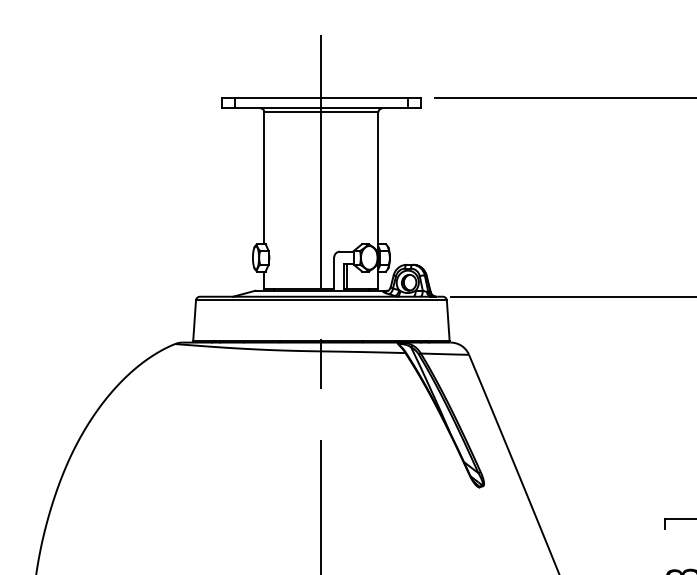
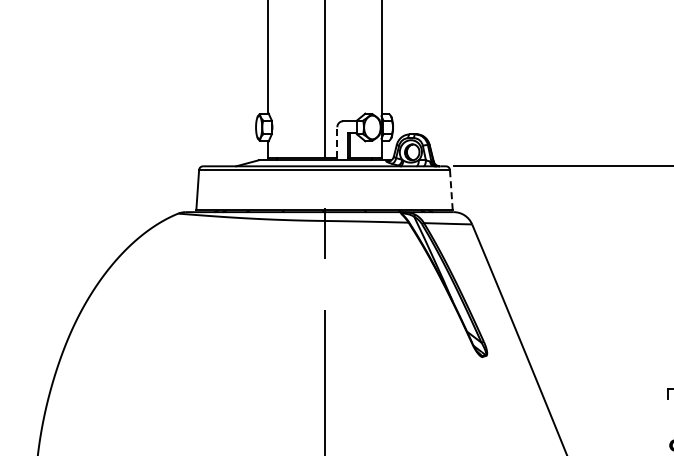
line: (334, 273) -> (337, 143), solid -> dashed
line: (448, 320) -> (451, 190), solid -> dashed

